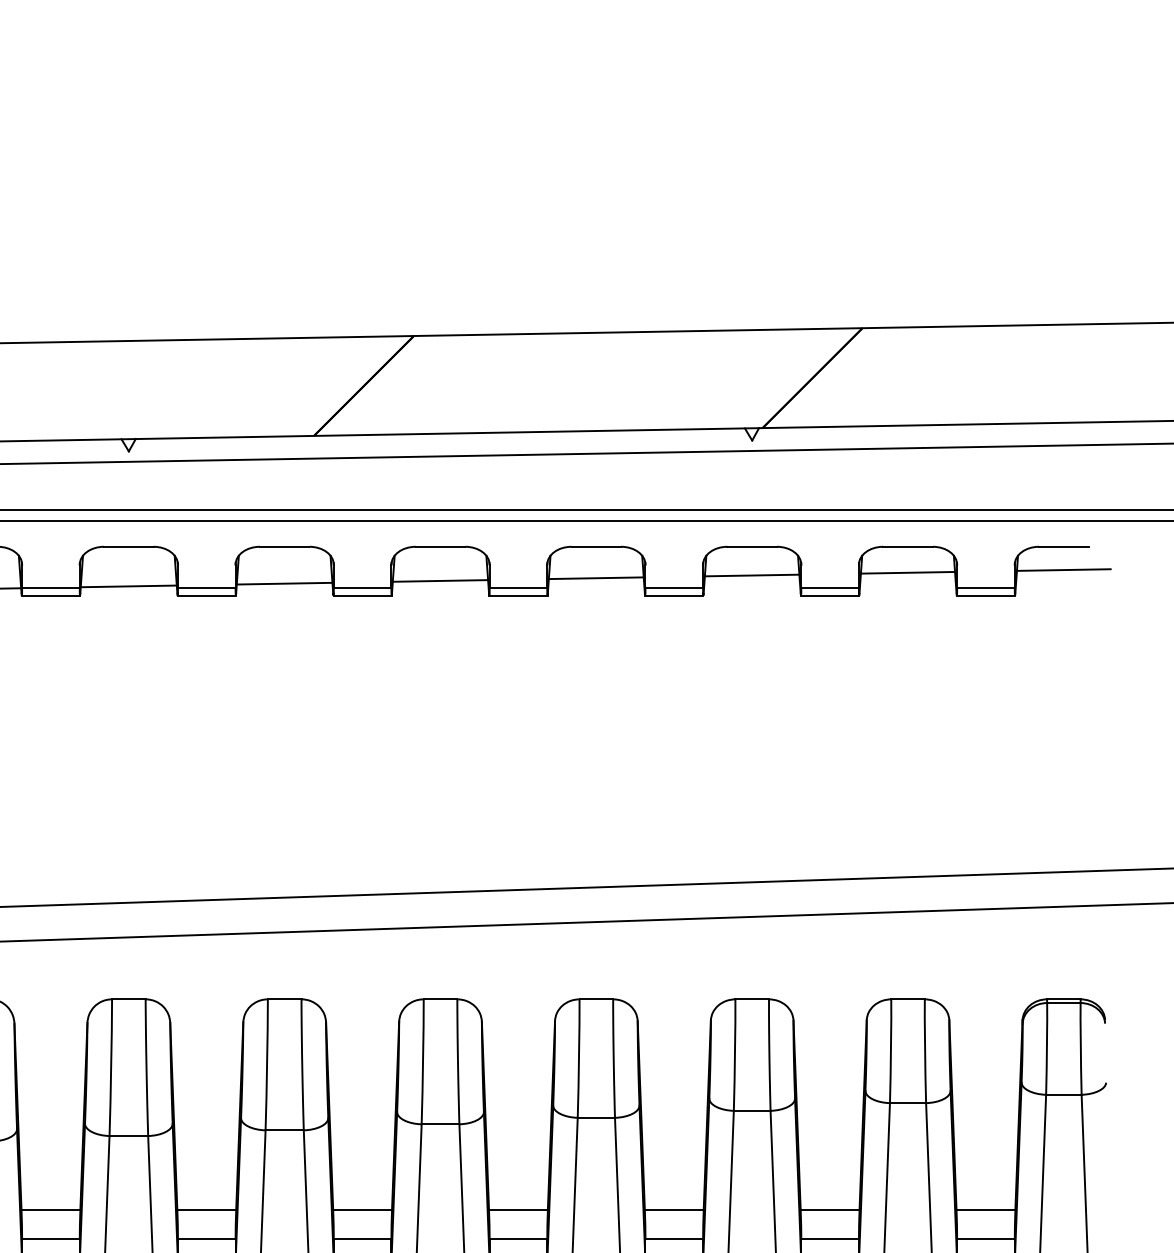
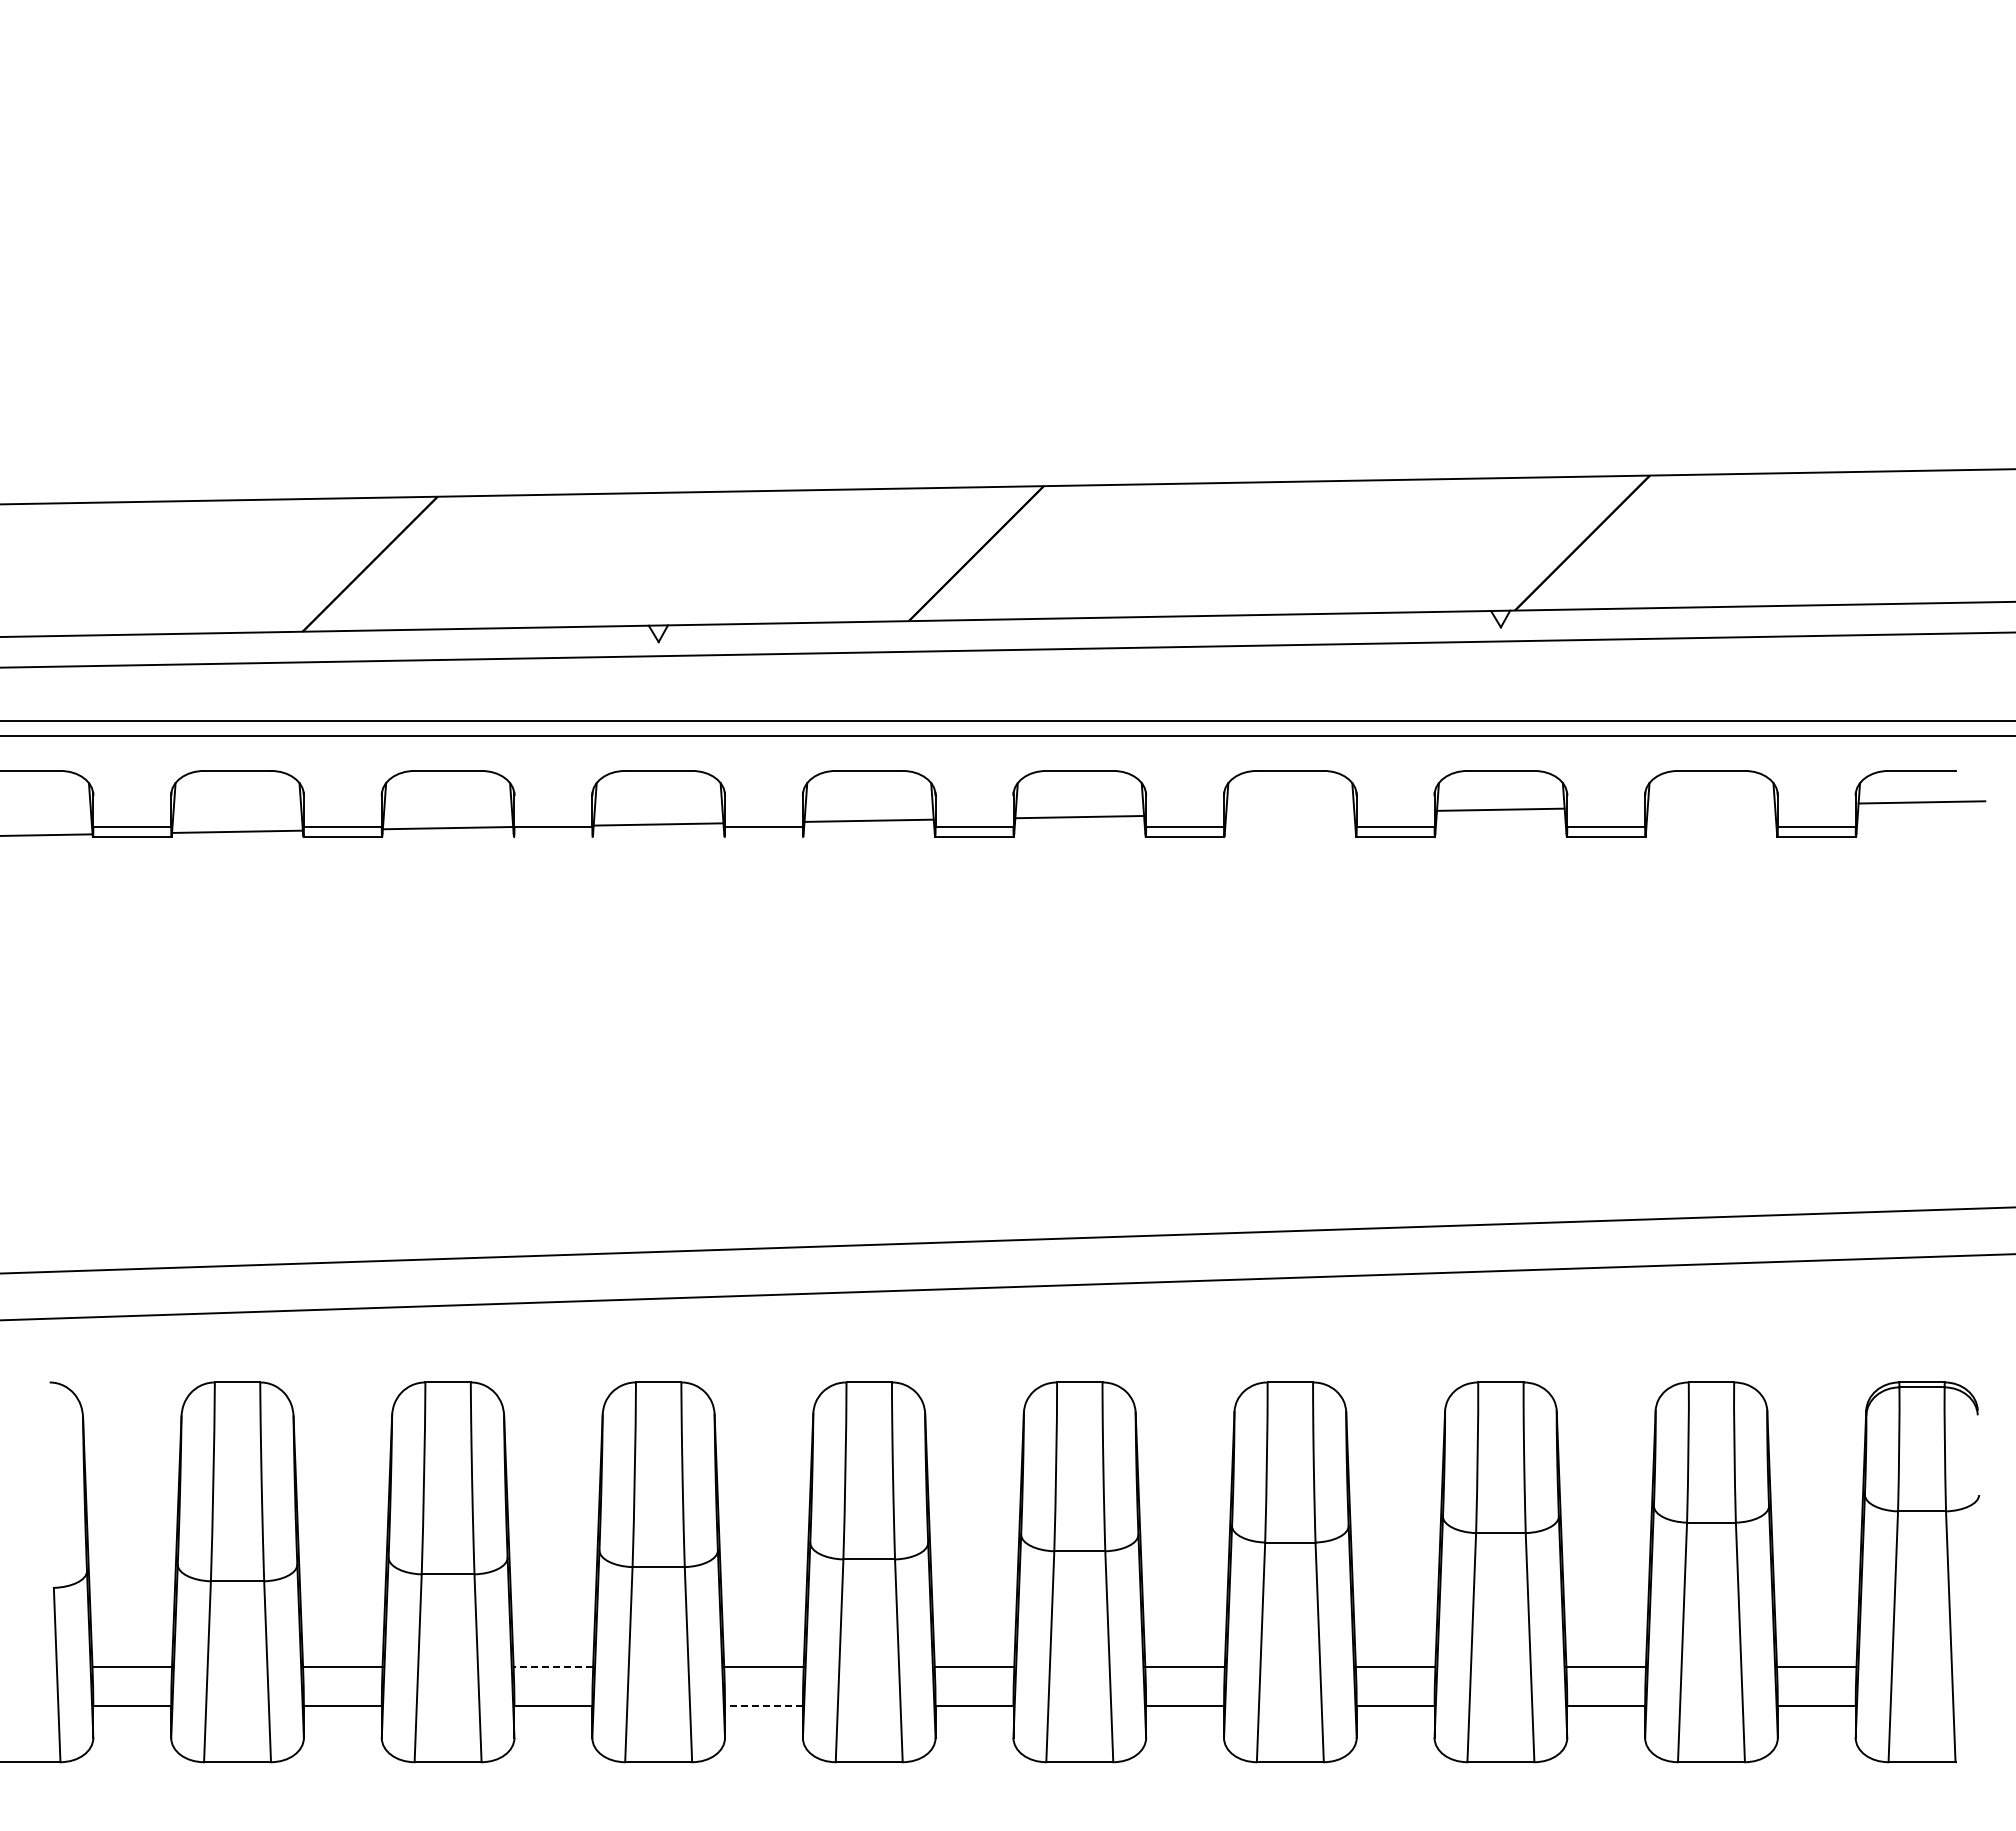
line: (907, 572) -> (1710, 805), removed
line: (596, 578) -> (1290, 813), removed
line: (51, 595) -> (553, 836), removed
line: (206, 595) -> (763, 836), removed
line: (51, 1209) -> (553, 1666), solid -> dashed
line: (206, 1238) -> (763, 1705), solid -> dashed

